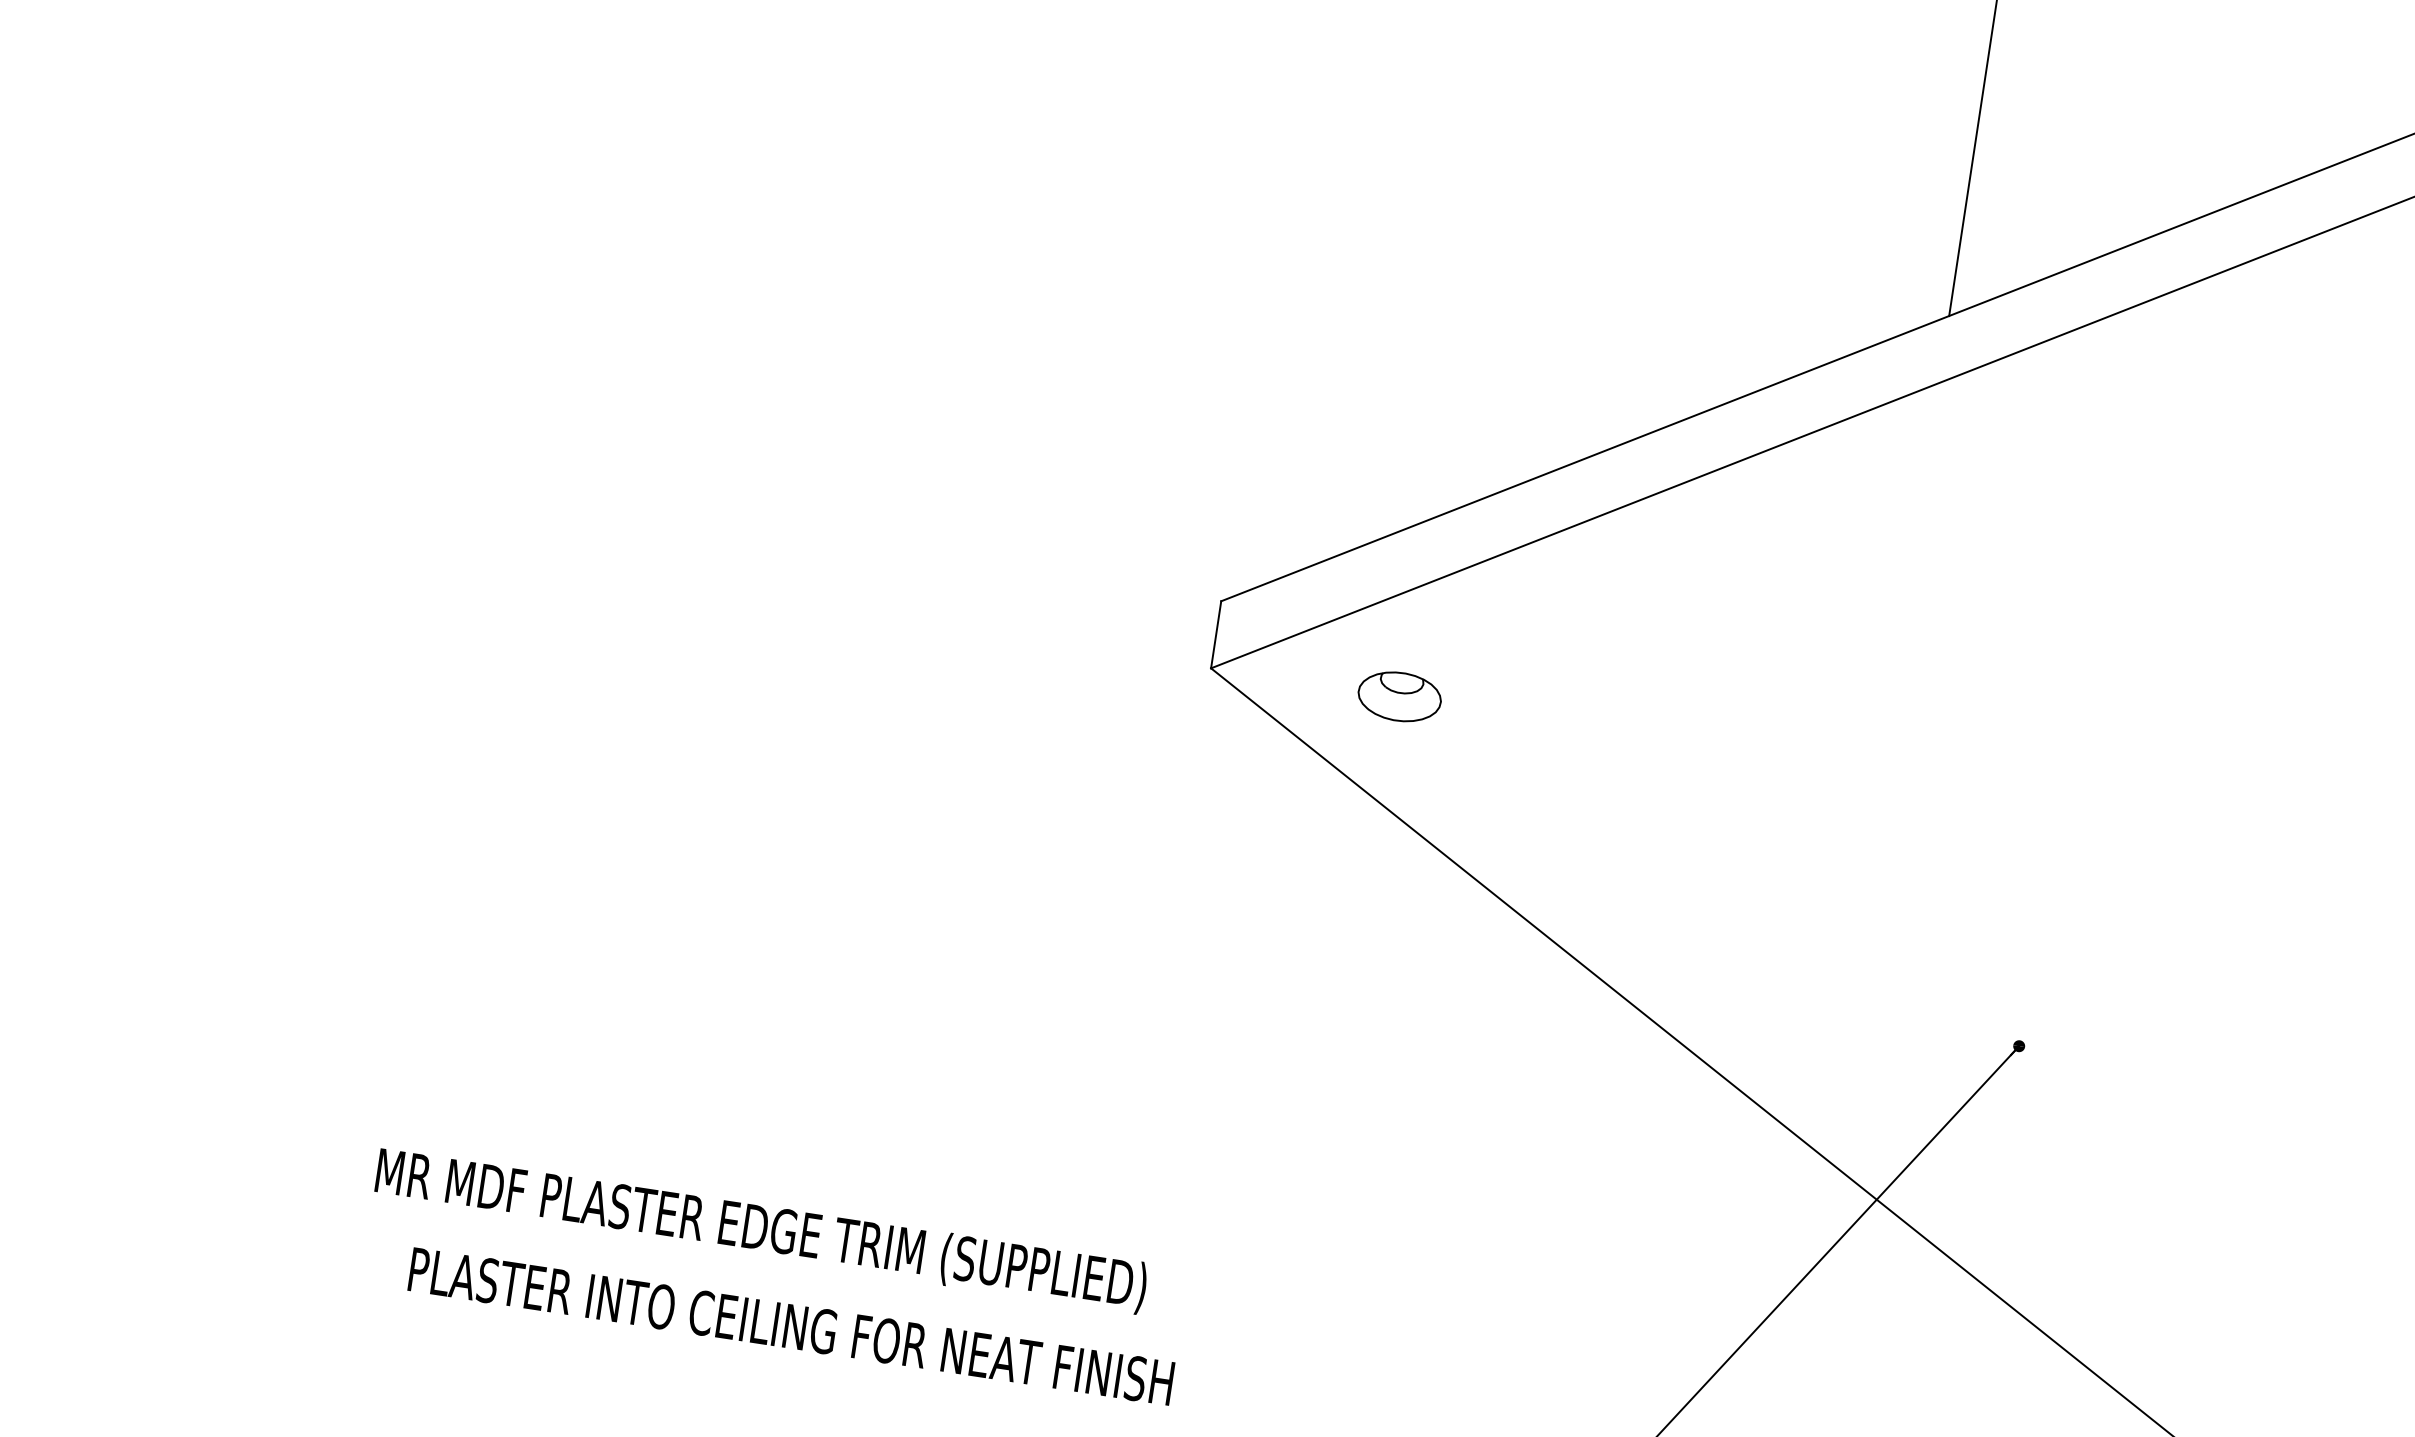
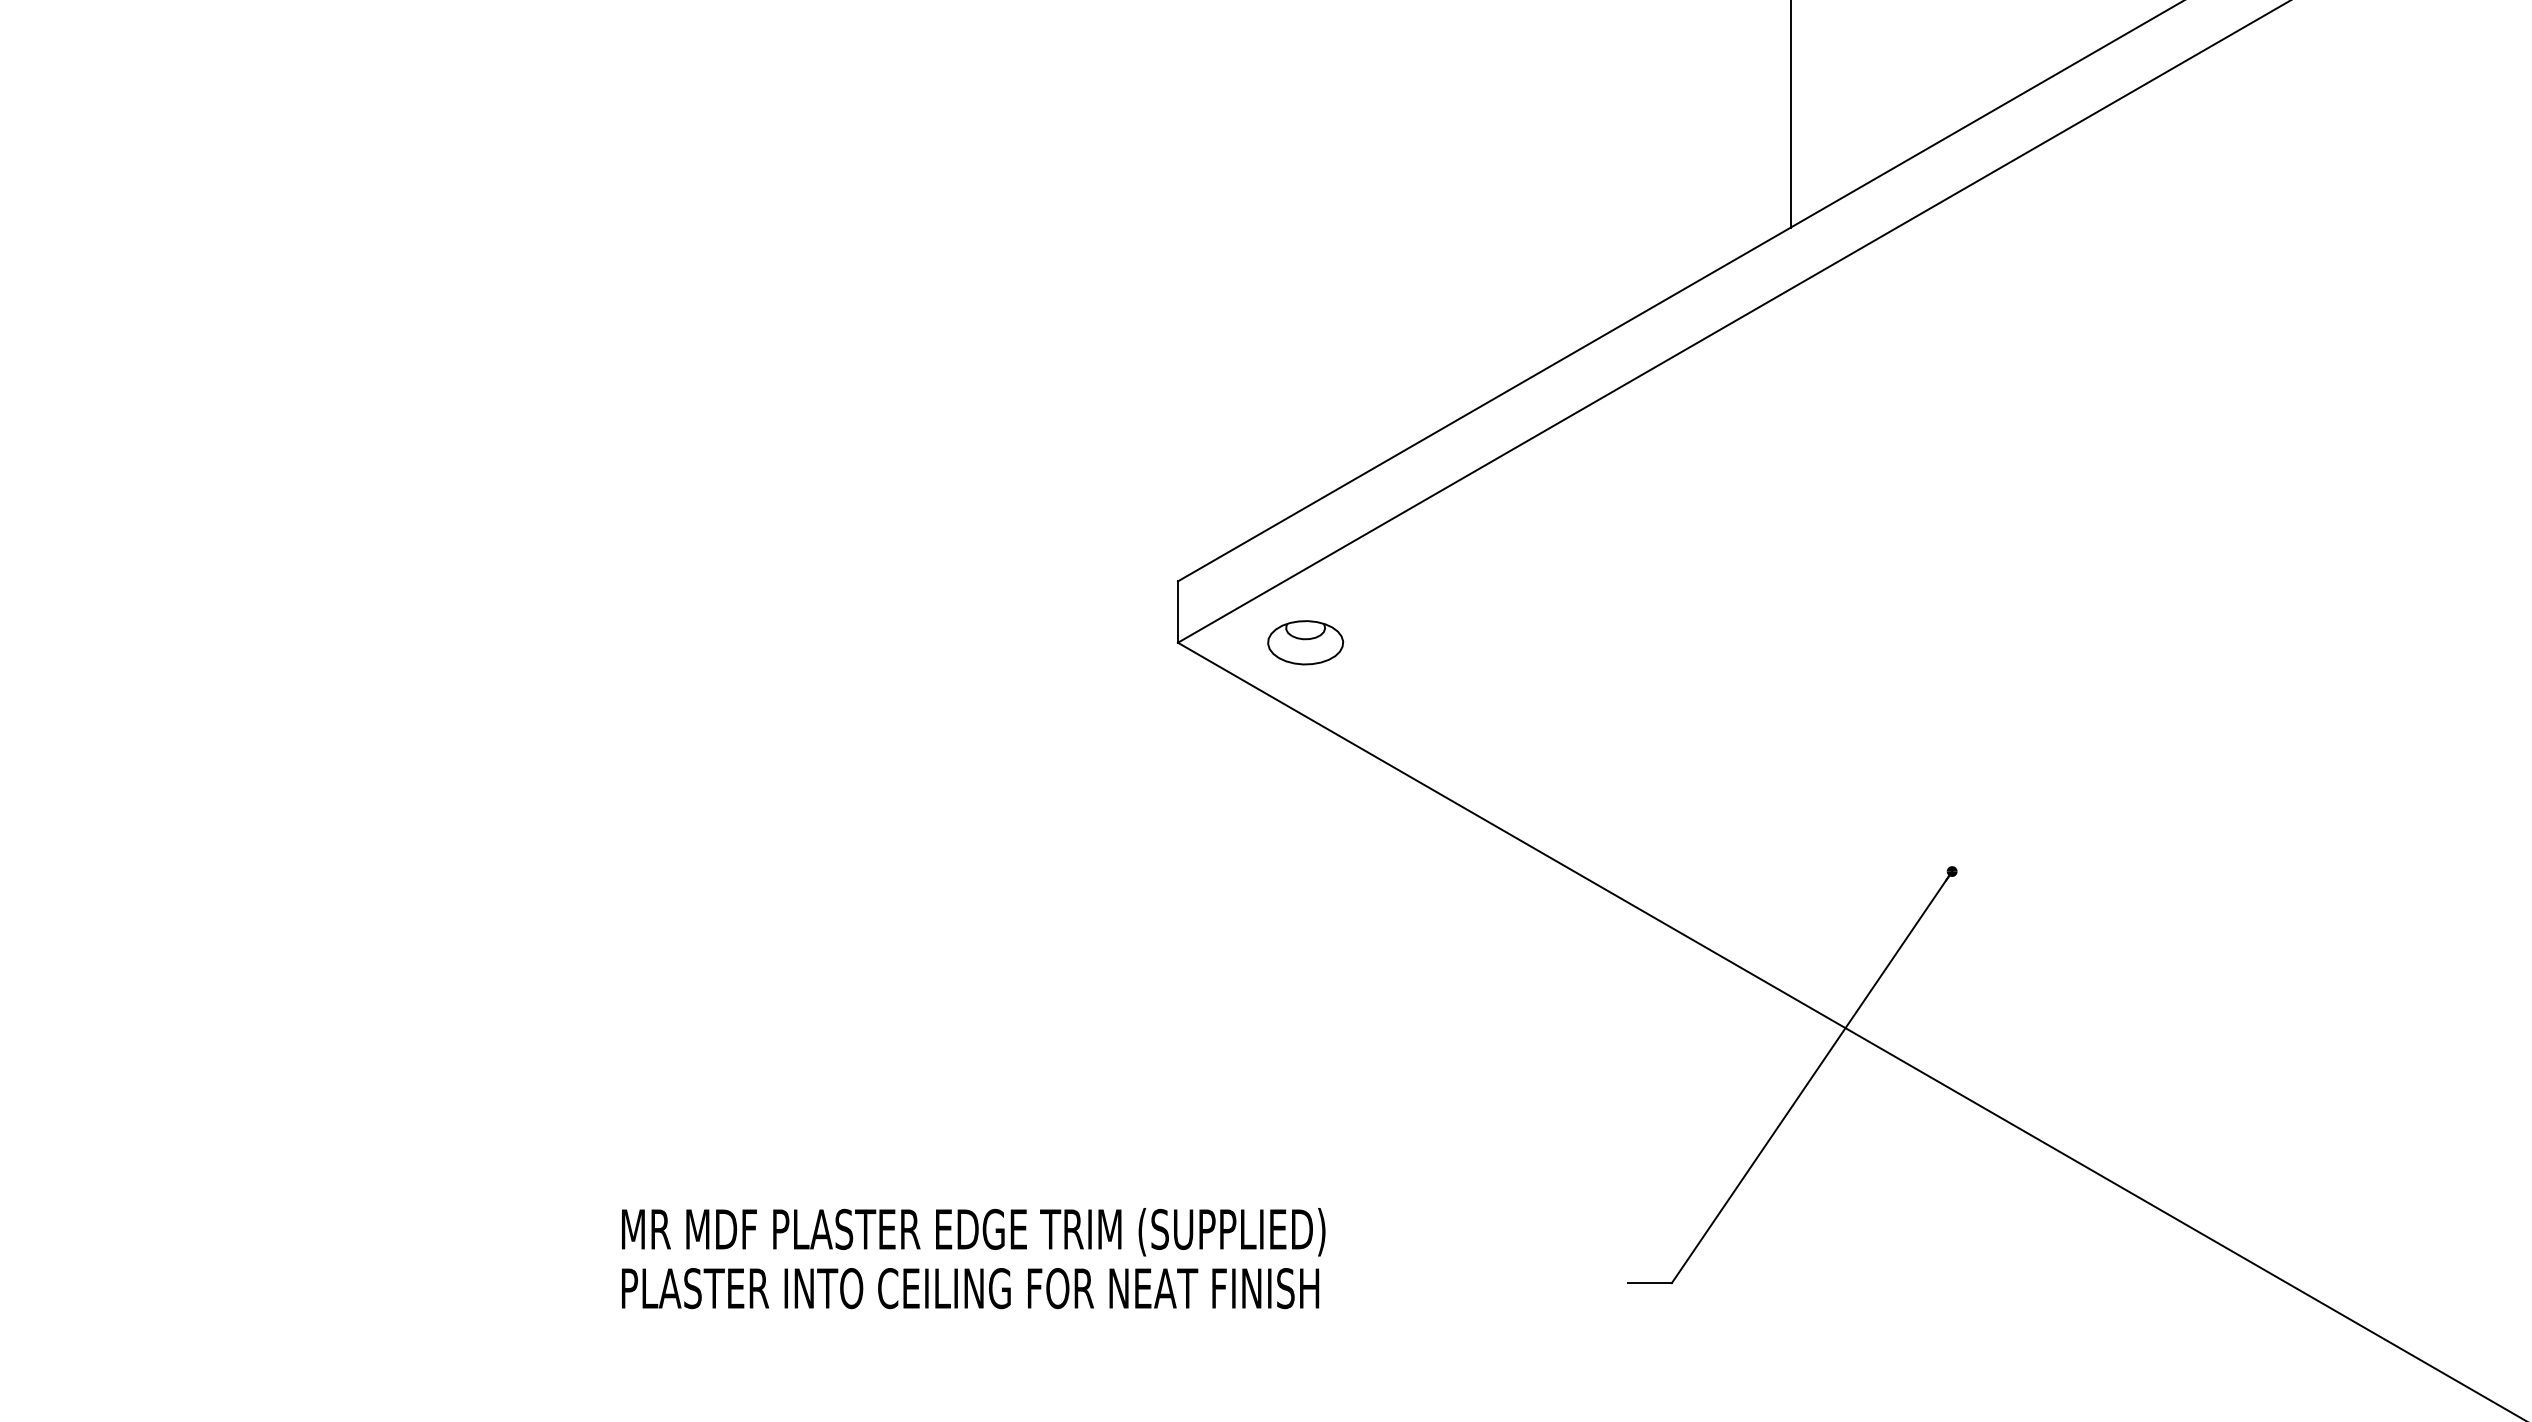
part: (1399, 696) -> (1305, 642), moved
text: (761, 1231) -> (973, 1232), moved
text: (791, 1326) -> (970, 1288), moved

